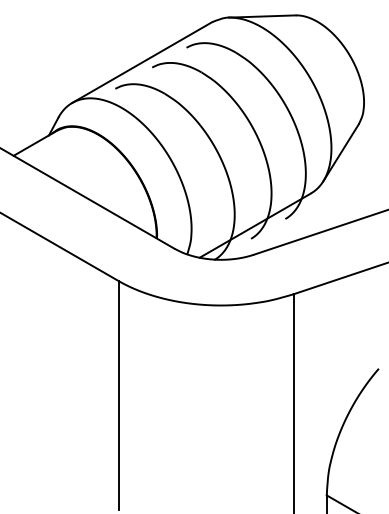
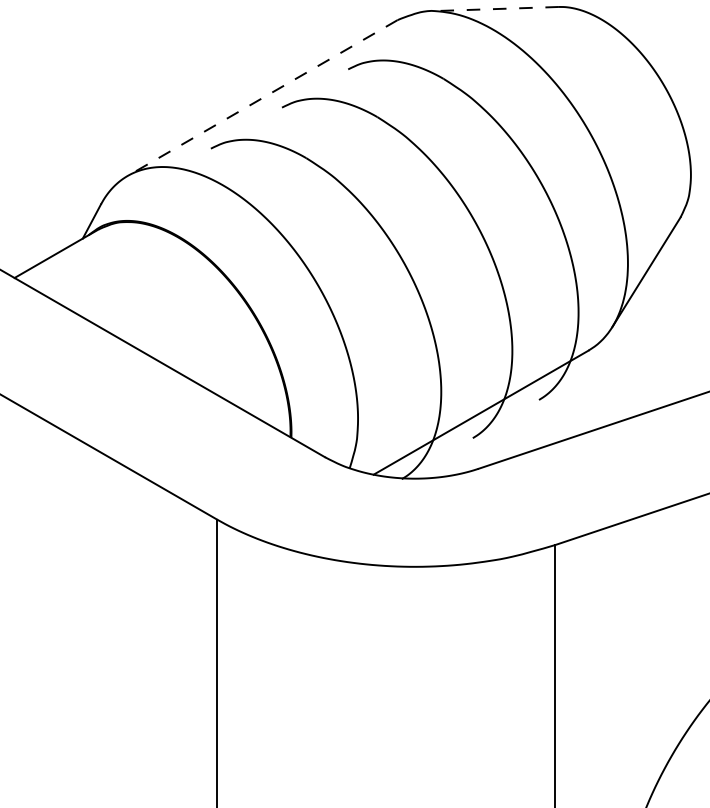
line: (261, 16) -> (492, 9), solid -> dashed
line: (142, 62) -> (263, 97), solid -> dashed

